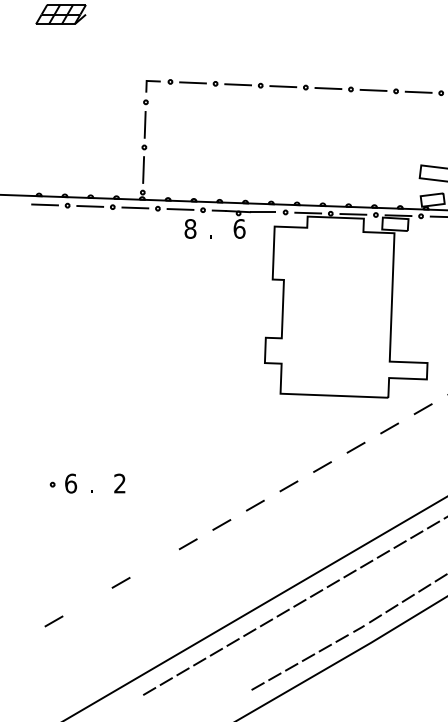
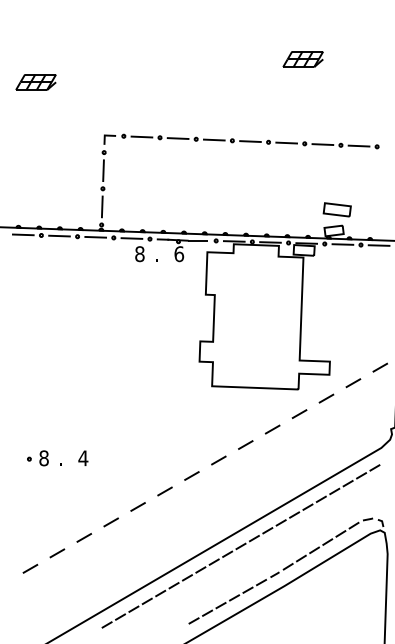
text: (70, 483) -> (43, 458), 6 -> 8
text: (120, 483) -> (83, 458), 2 -> 4
line: (153, 563) -> (110, 522), added
line: (87, 602) -> (57, 553), added

